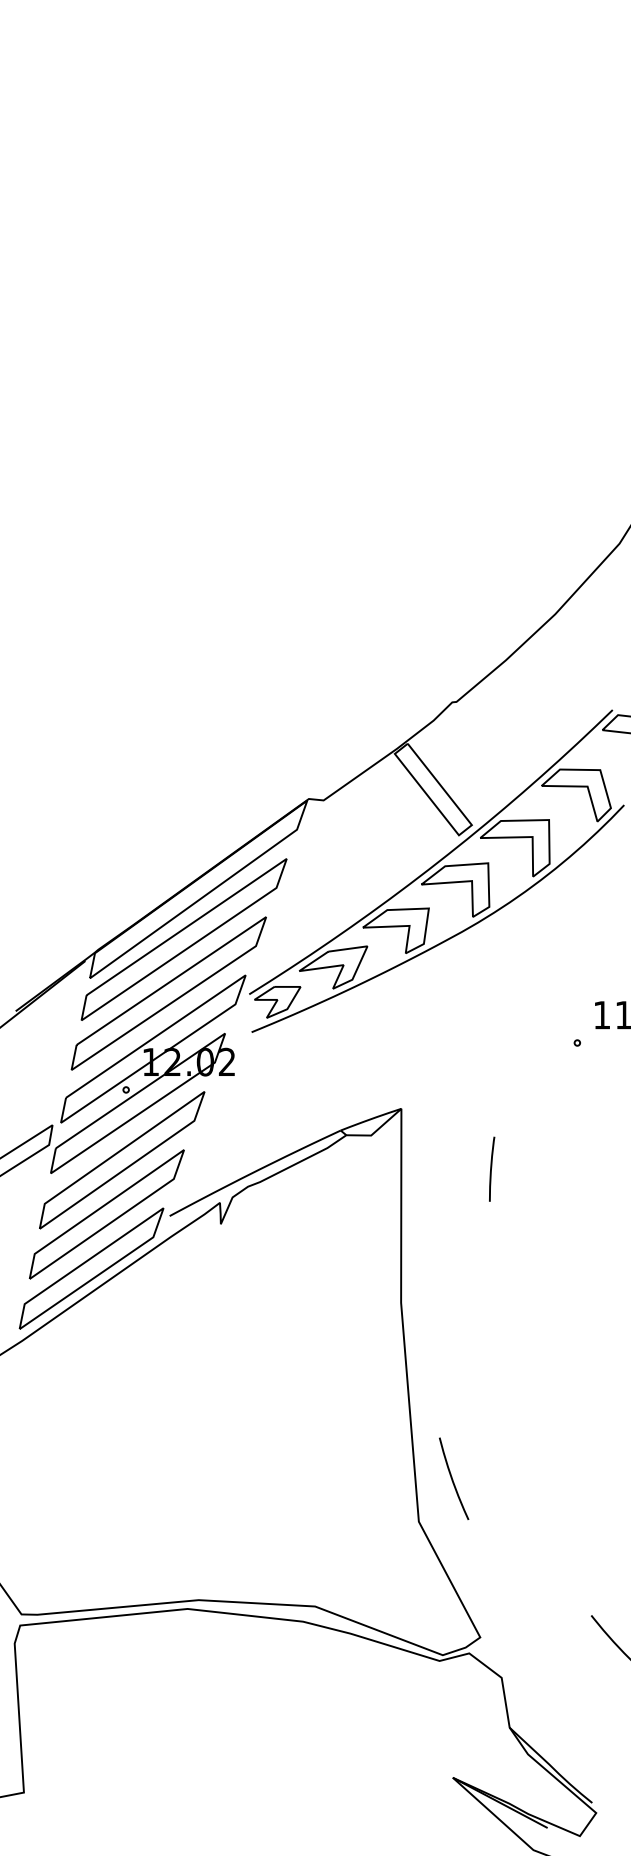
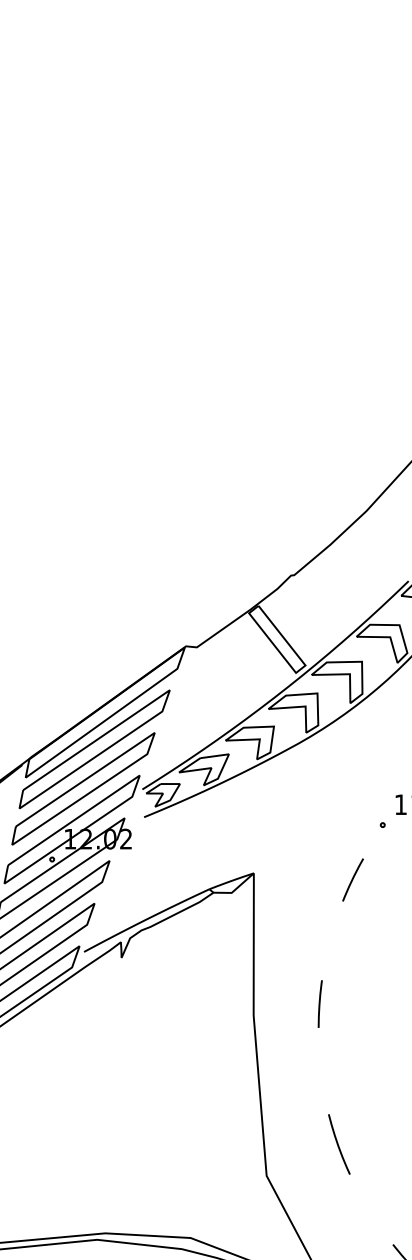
curve: (536, 1117) -> (352, 879), added
curve: (492, 1167) -> (320, 1002), moved
curve: (453, 1479) -> (338, 1144), moved

